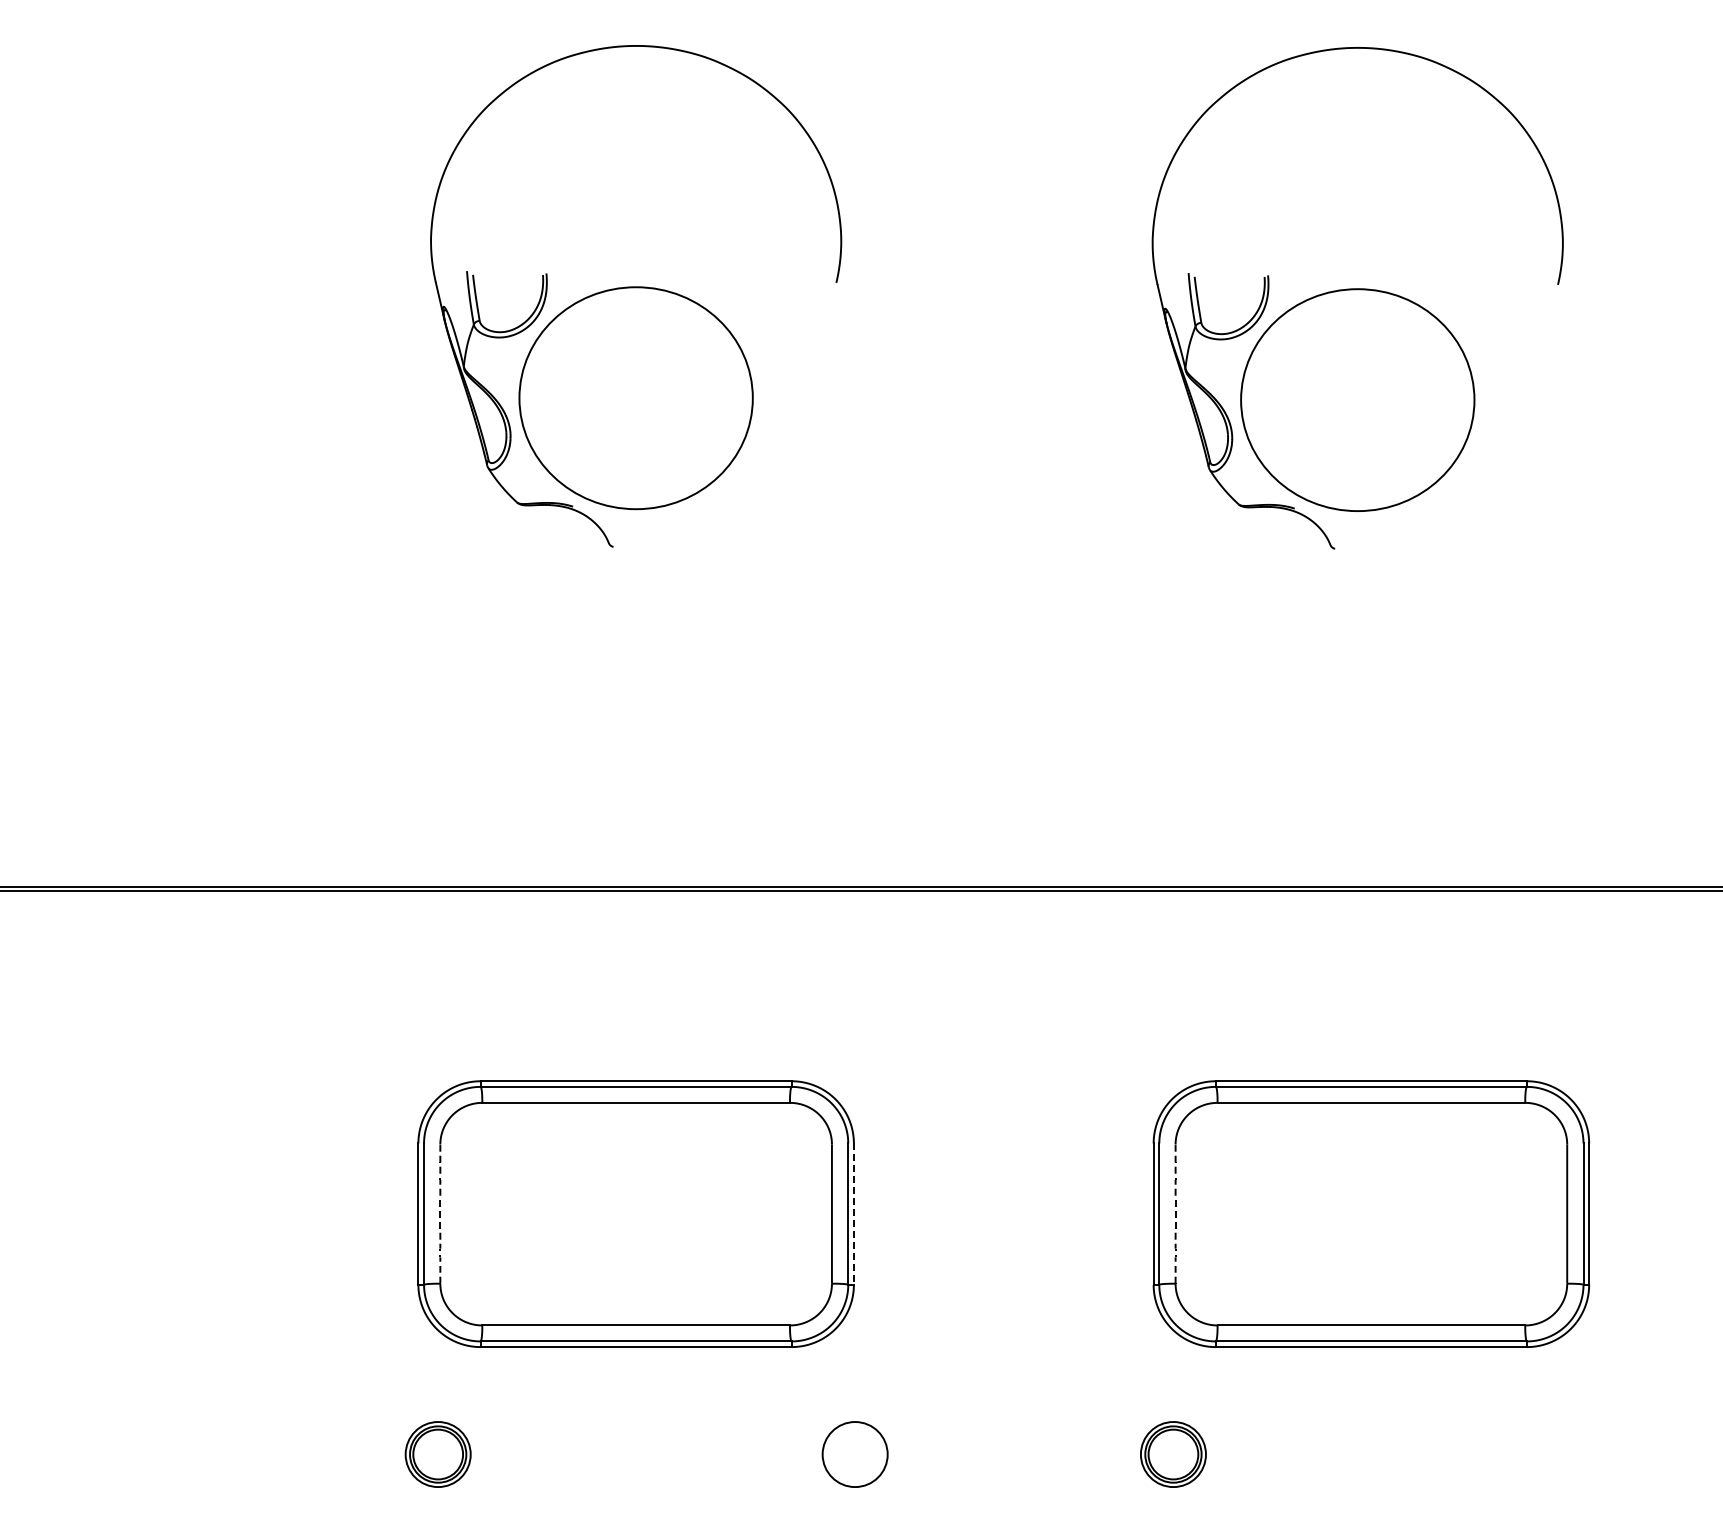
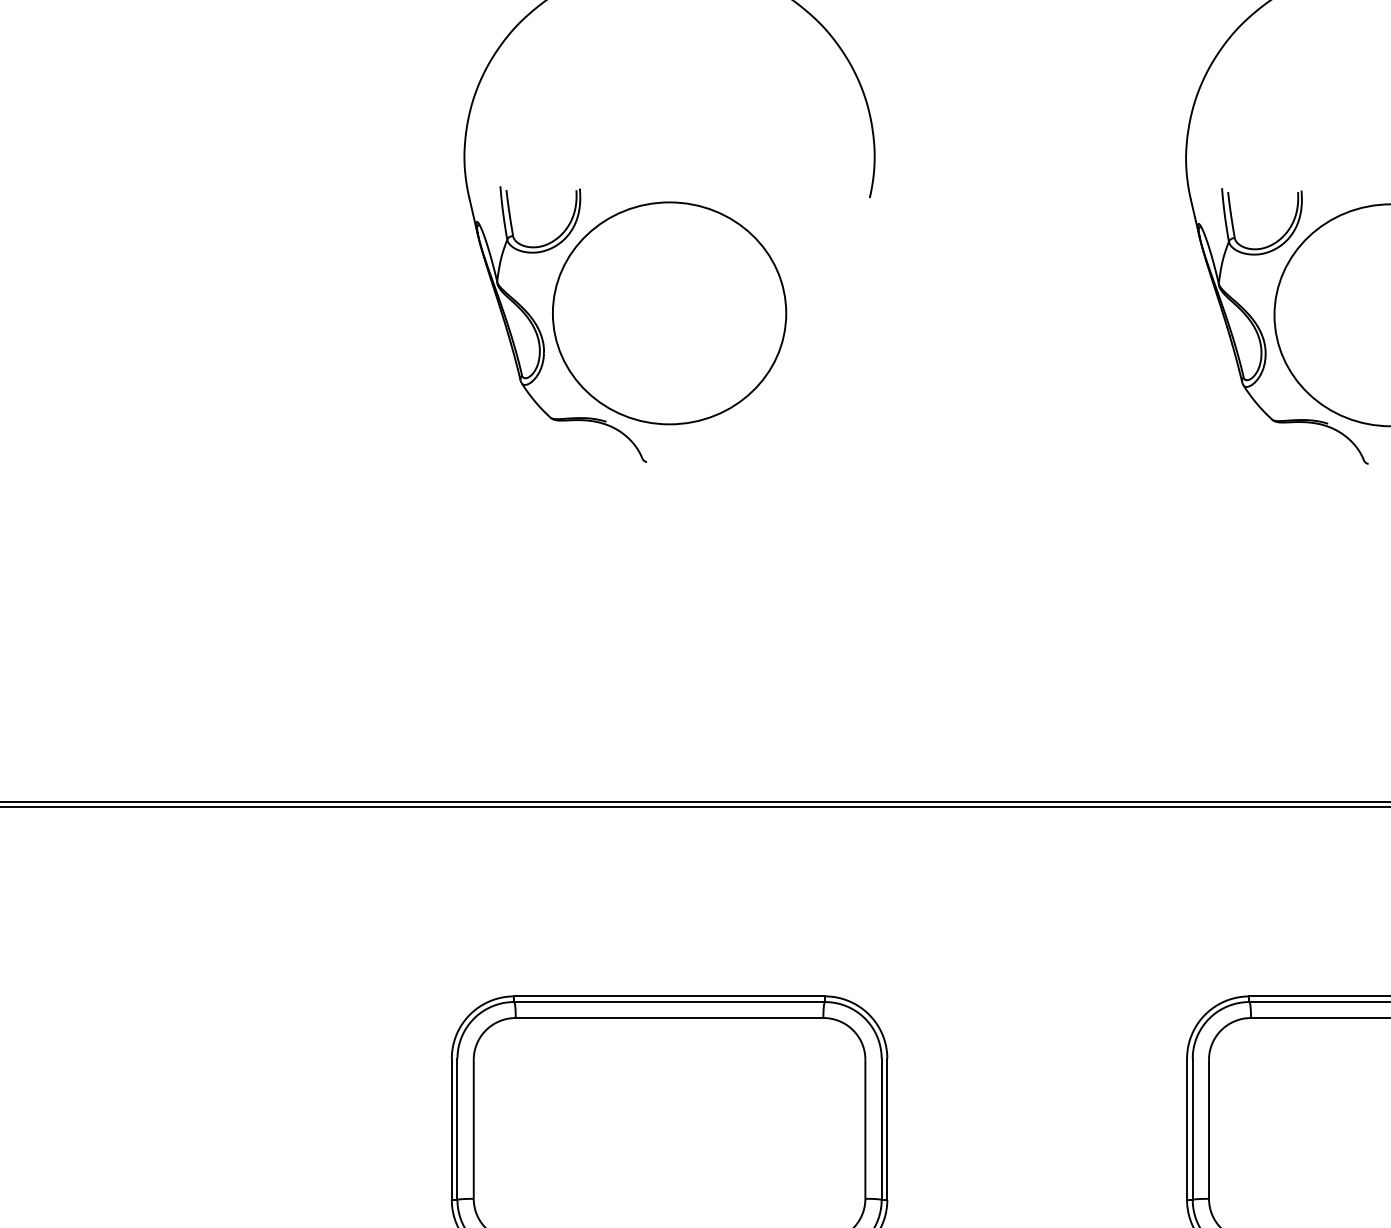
line: (440, 1214) -> (473, 1129), dashed -> solid
line: (853, 1214) -> (886, 1129), dashed -> solid
line: (1175, 1214) -> (1208, 1129), dashed -> solid

